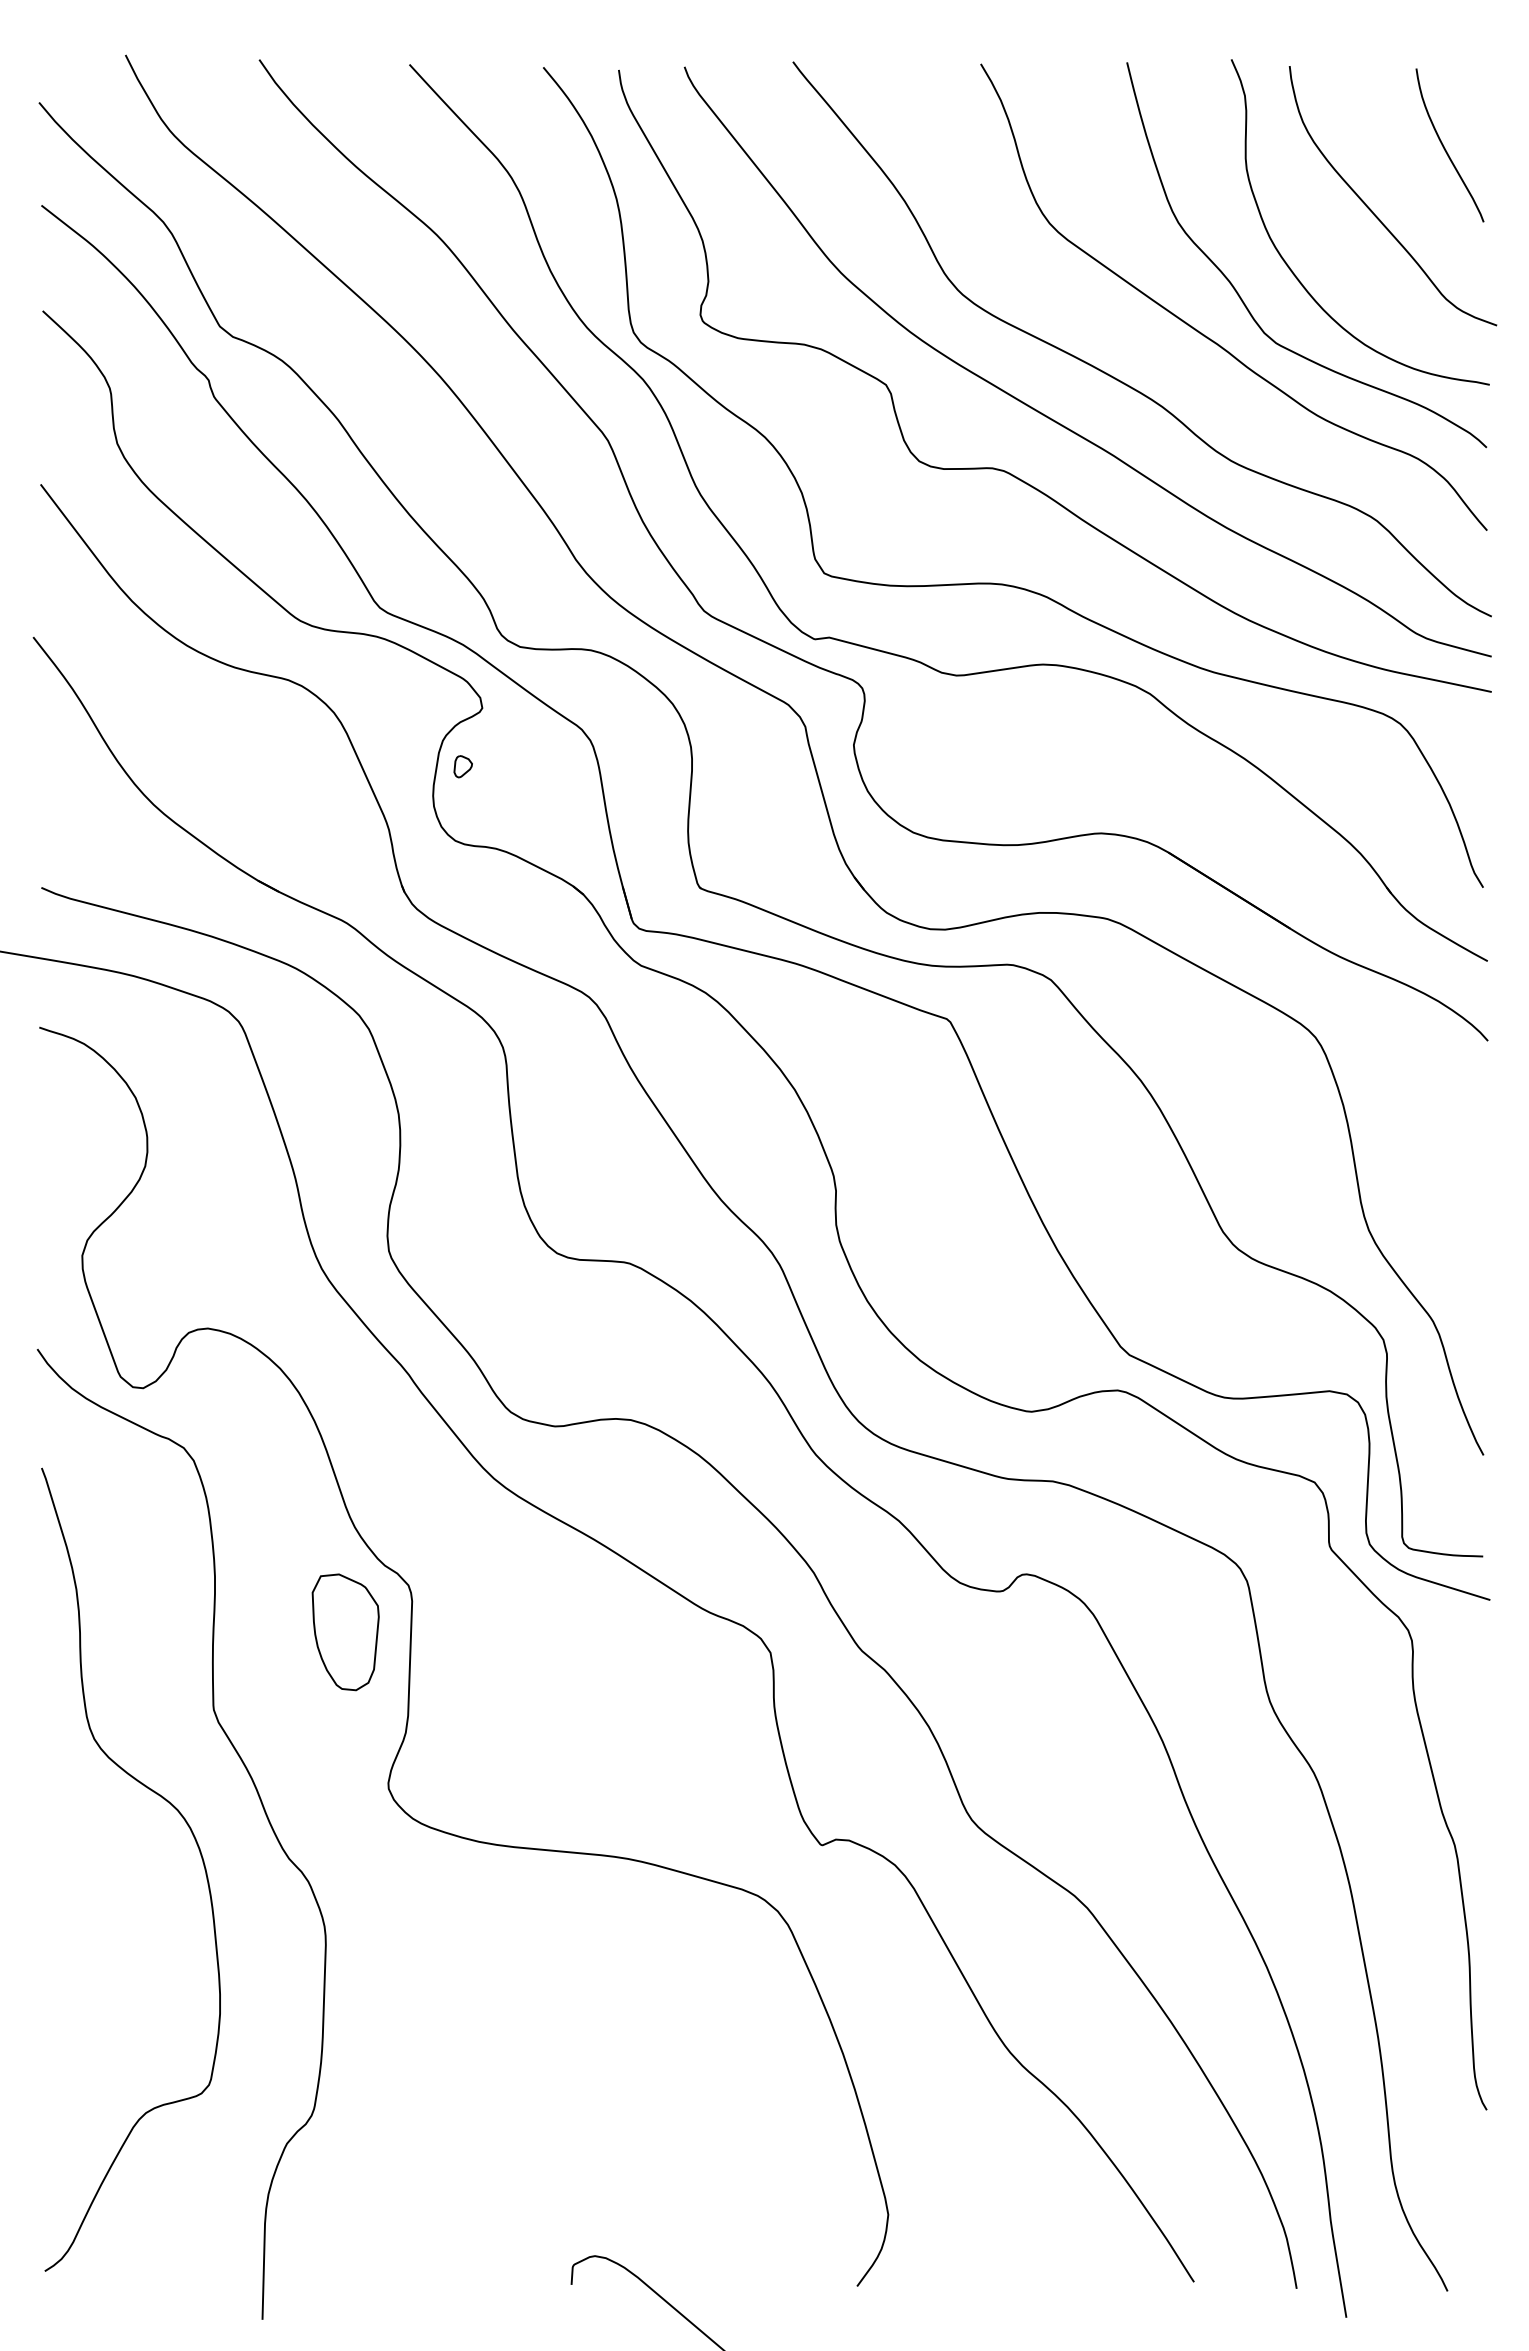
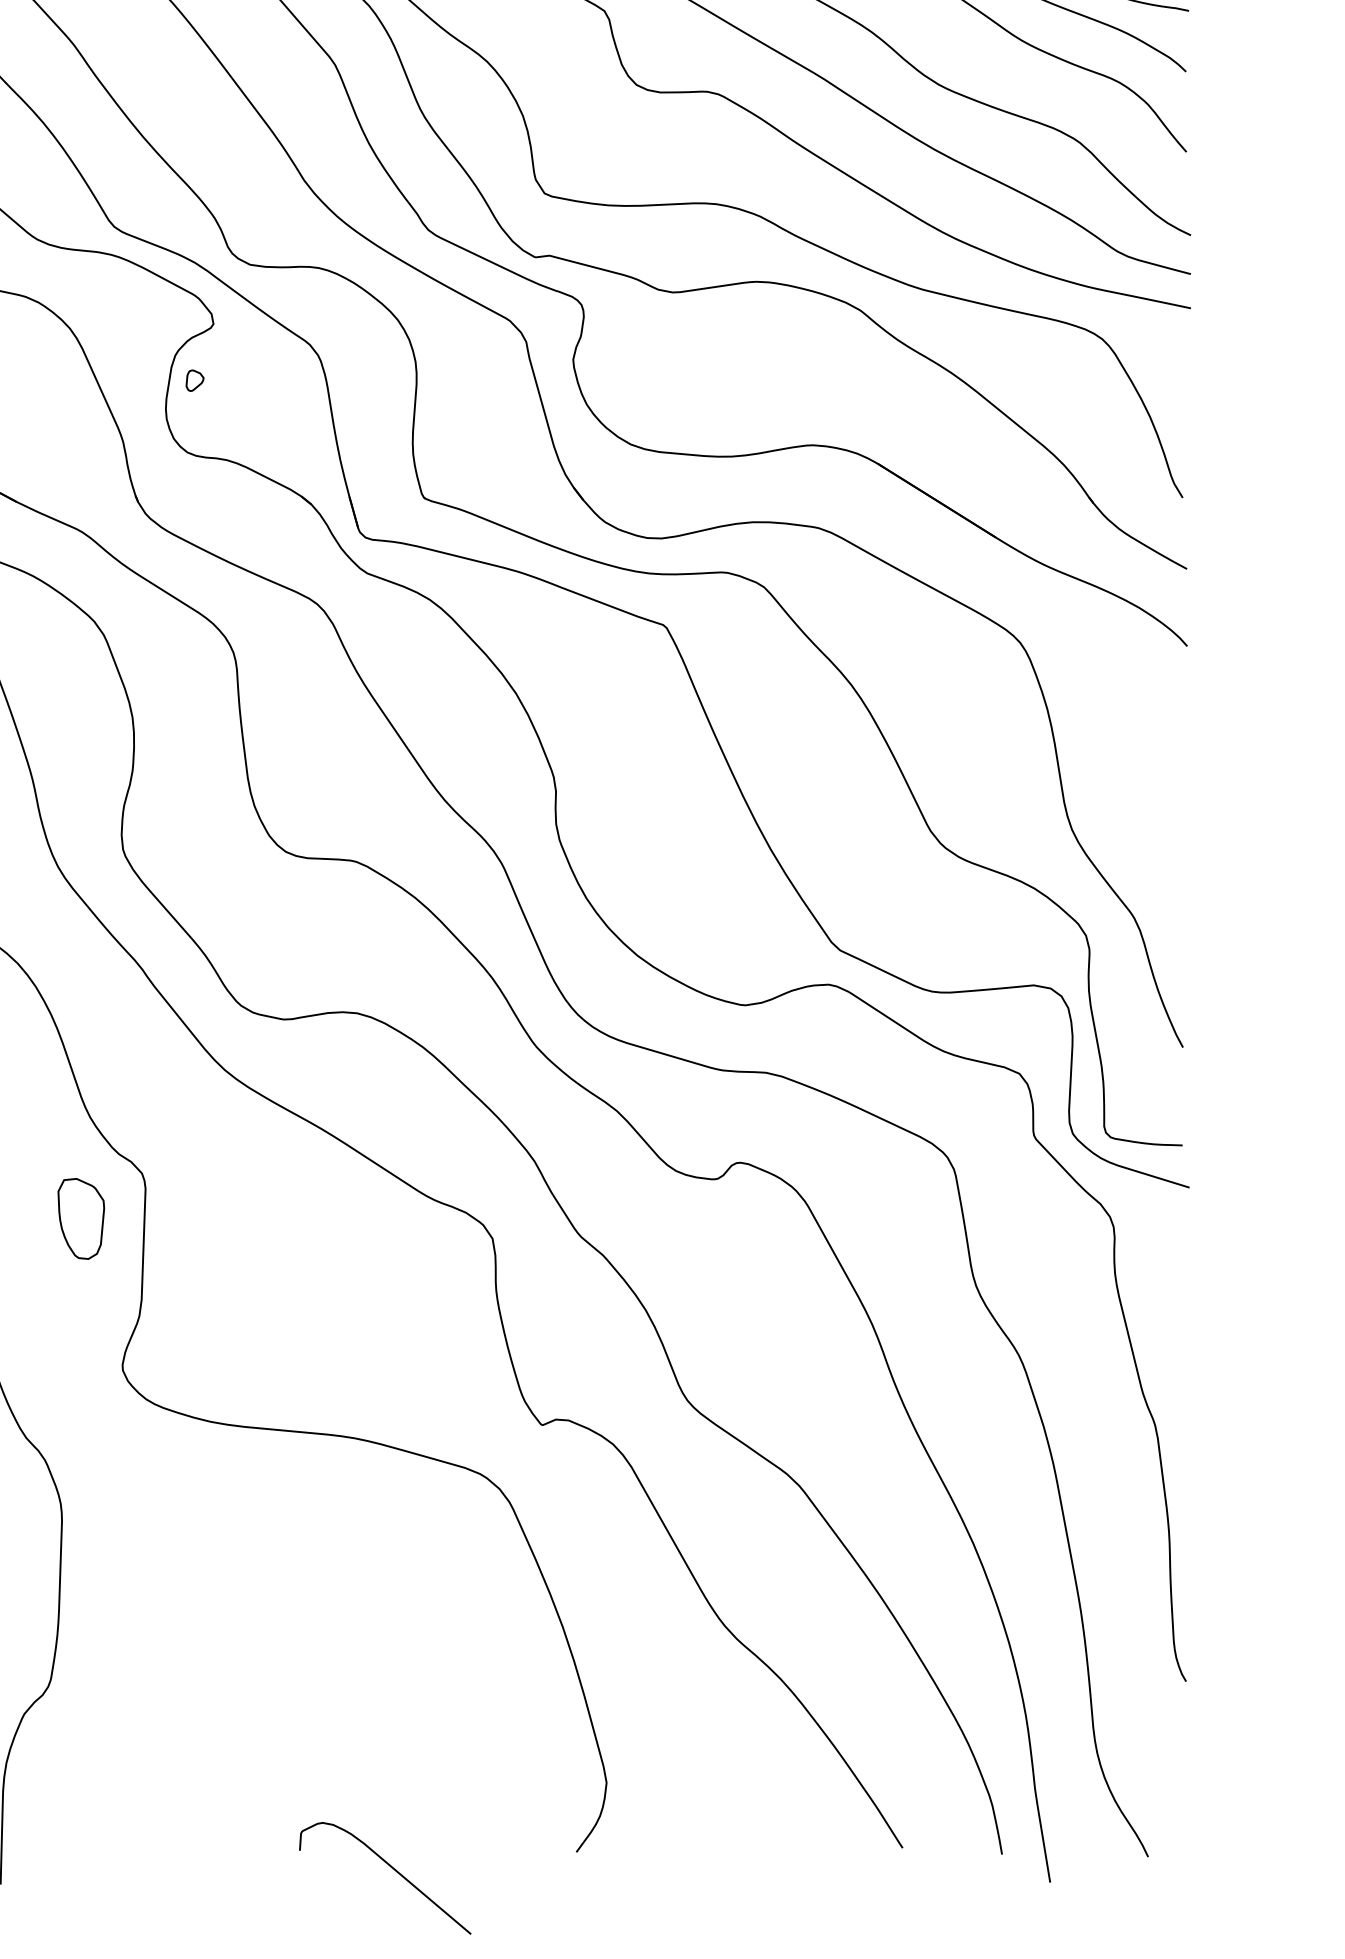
part: (345, 1632) -> (81, 1219), size x0.71

